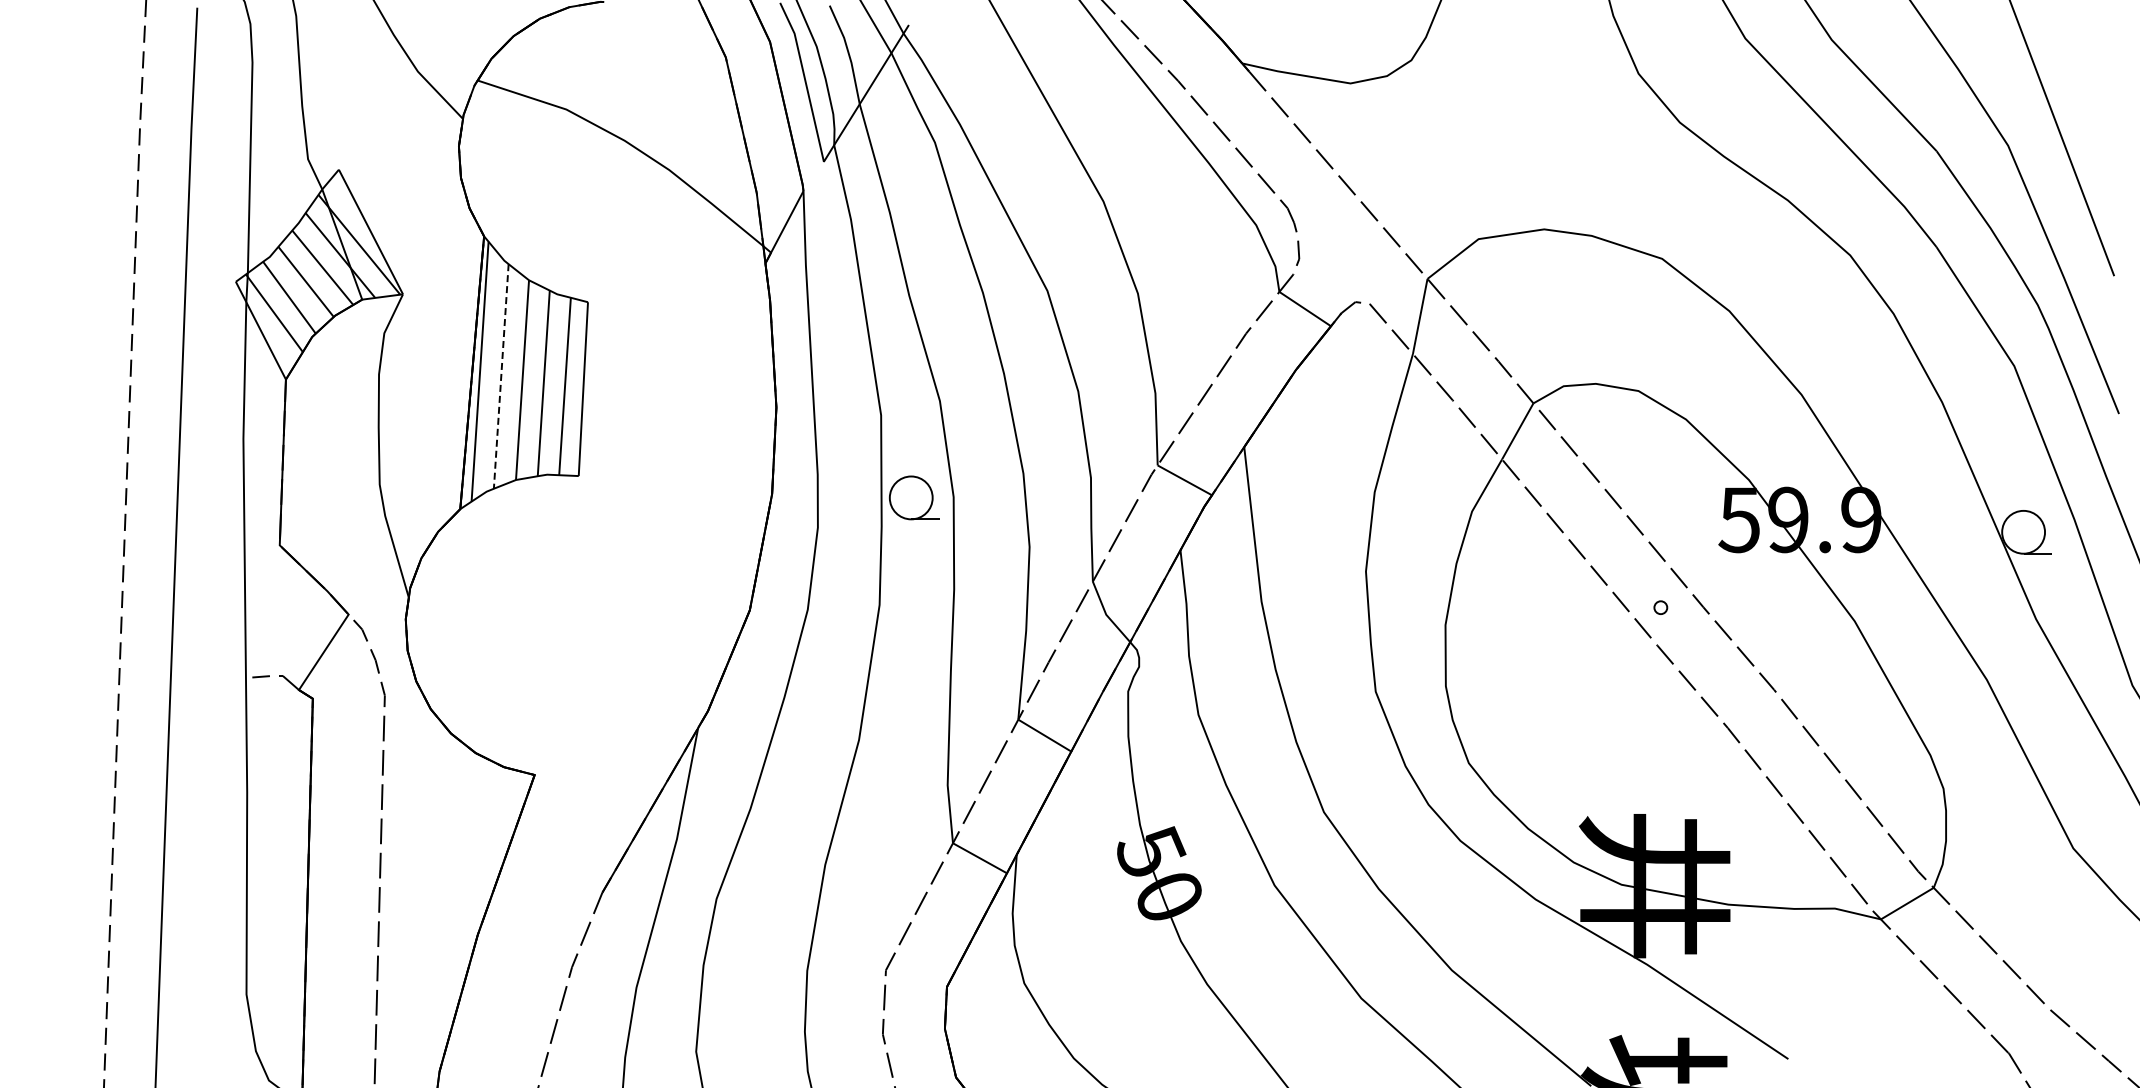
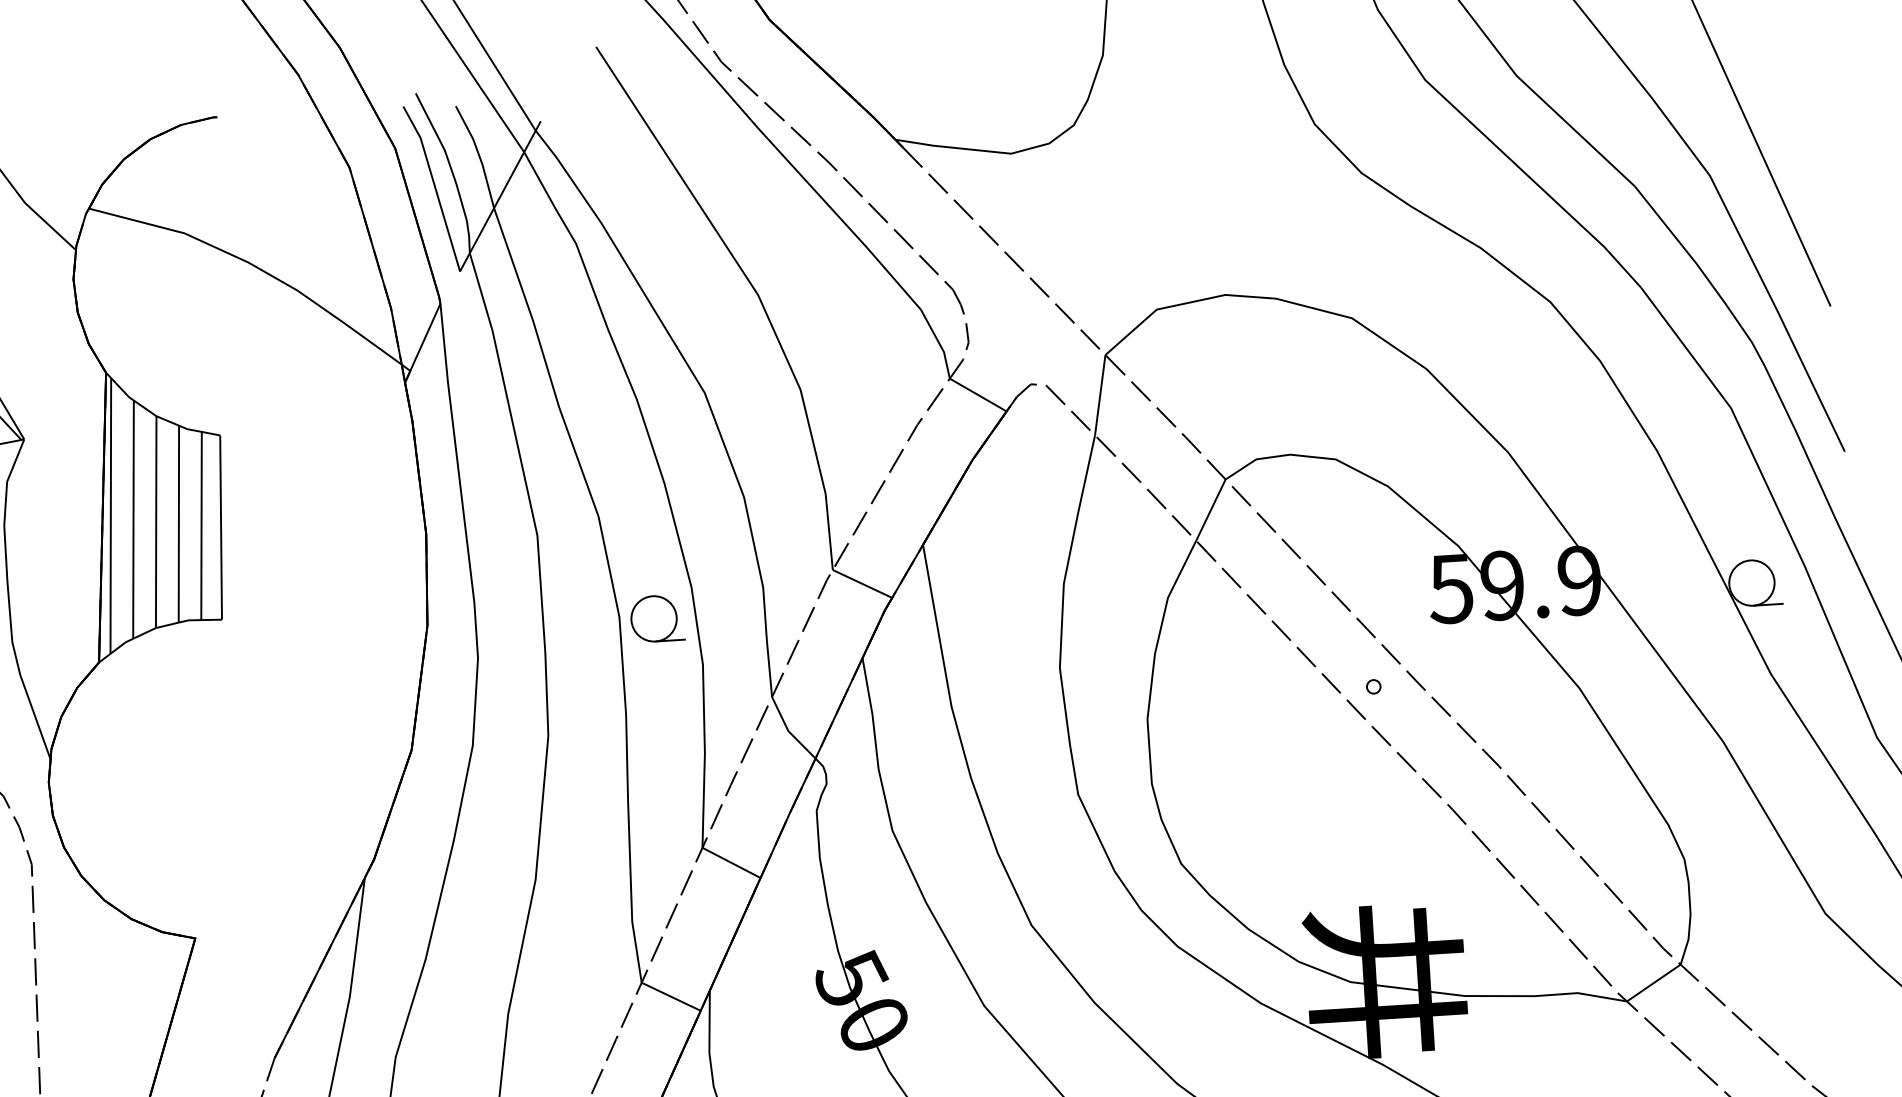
line: (501, 376) -> (133, 519), dashed -> solid
part: (914, 497) -> (657, 618), moved

